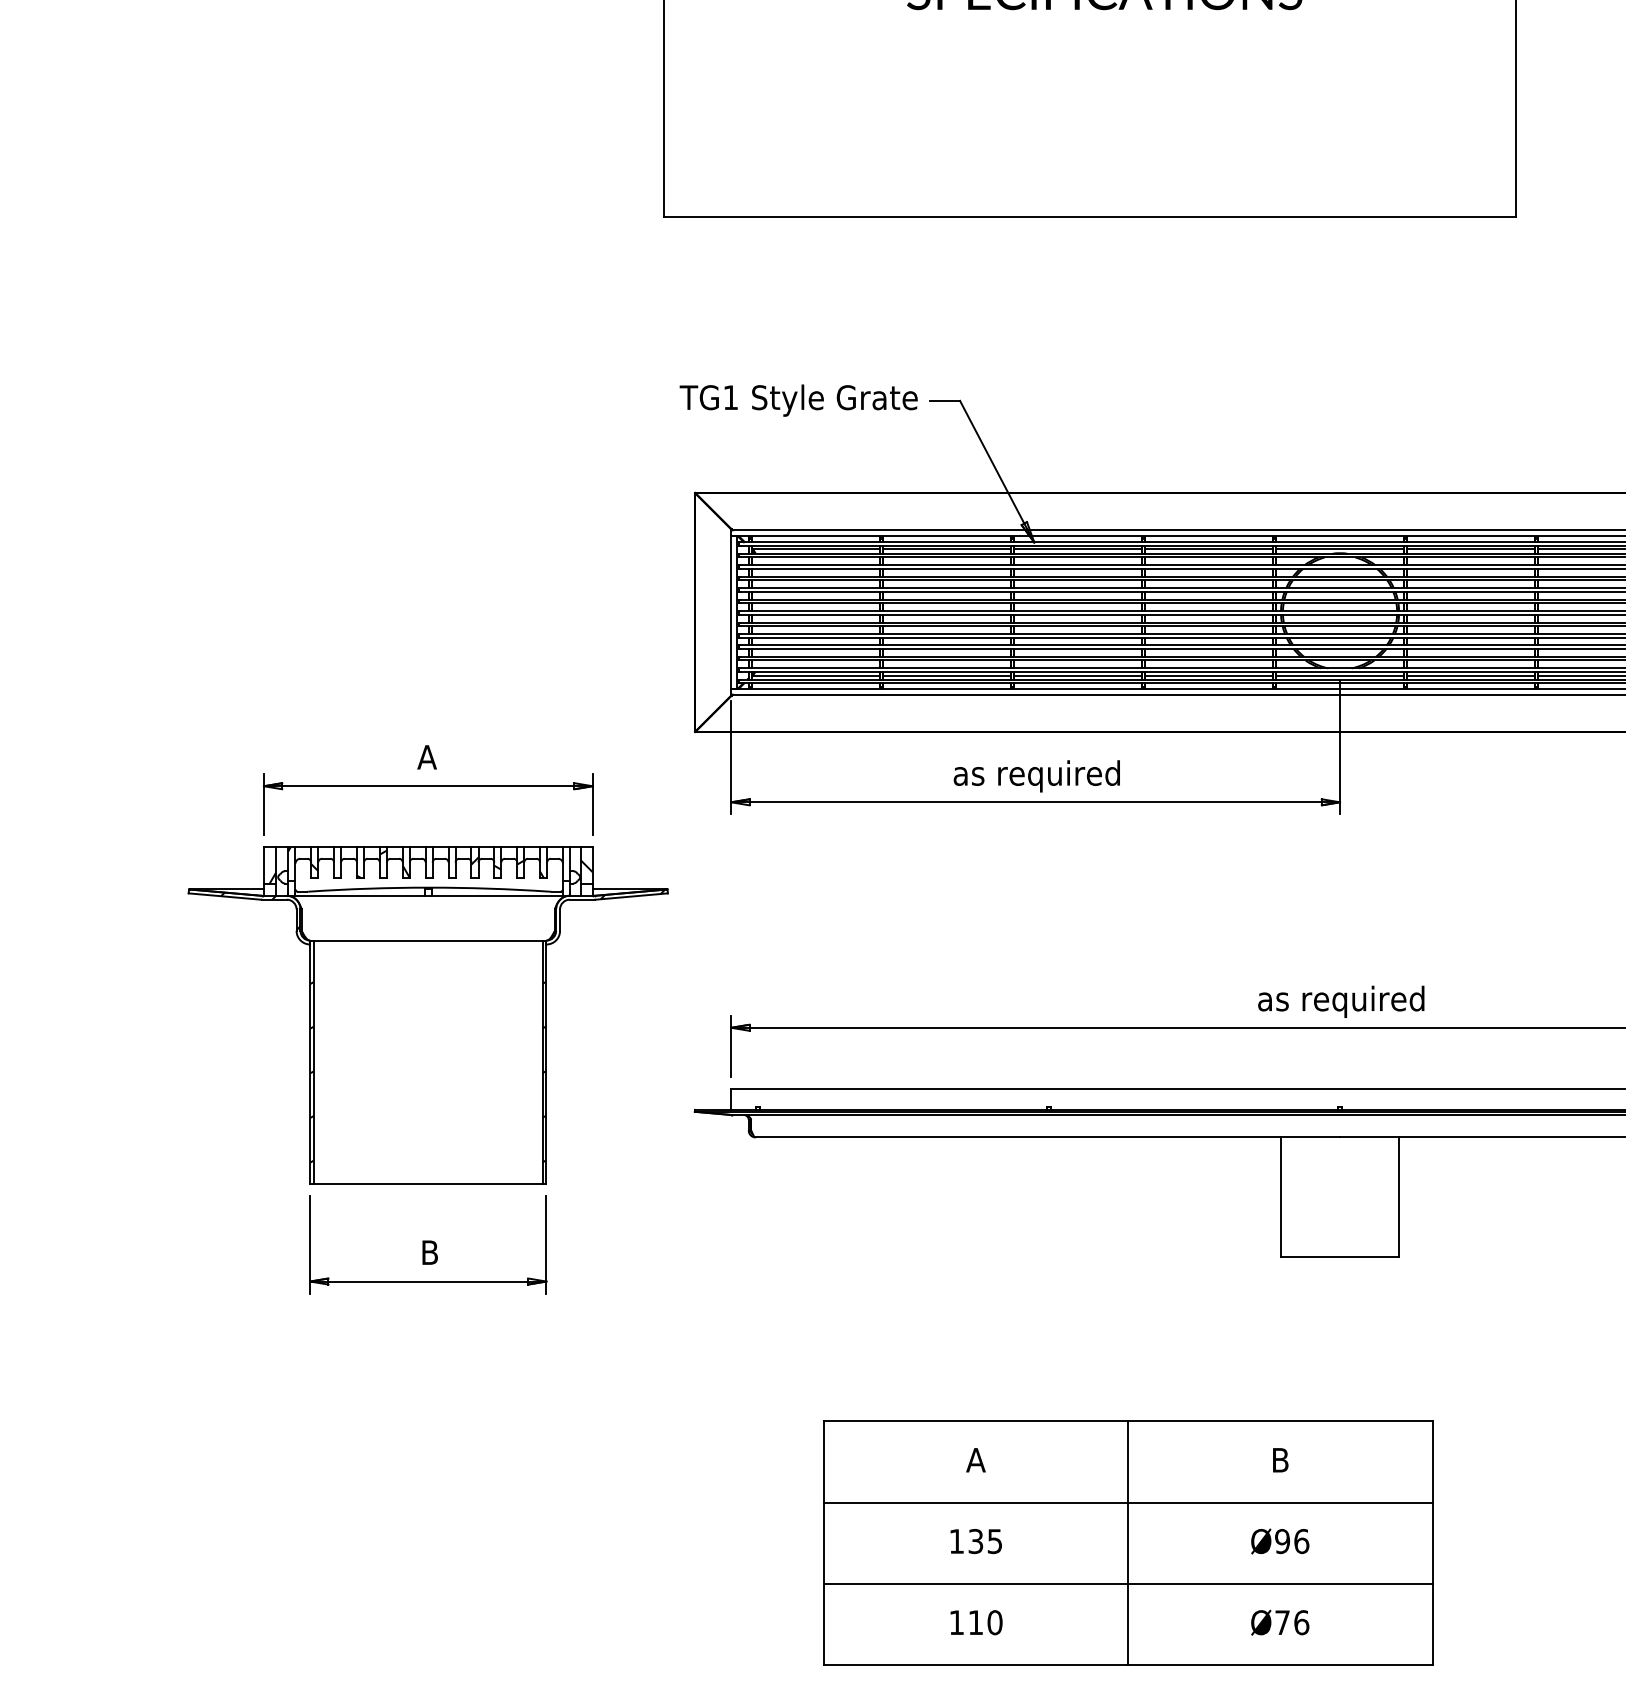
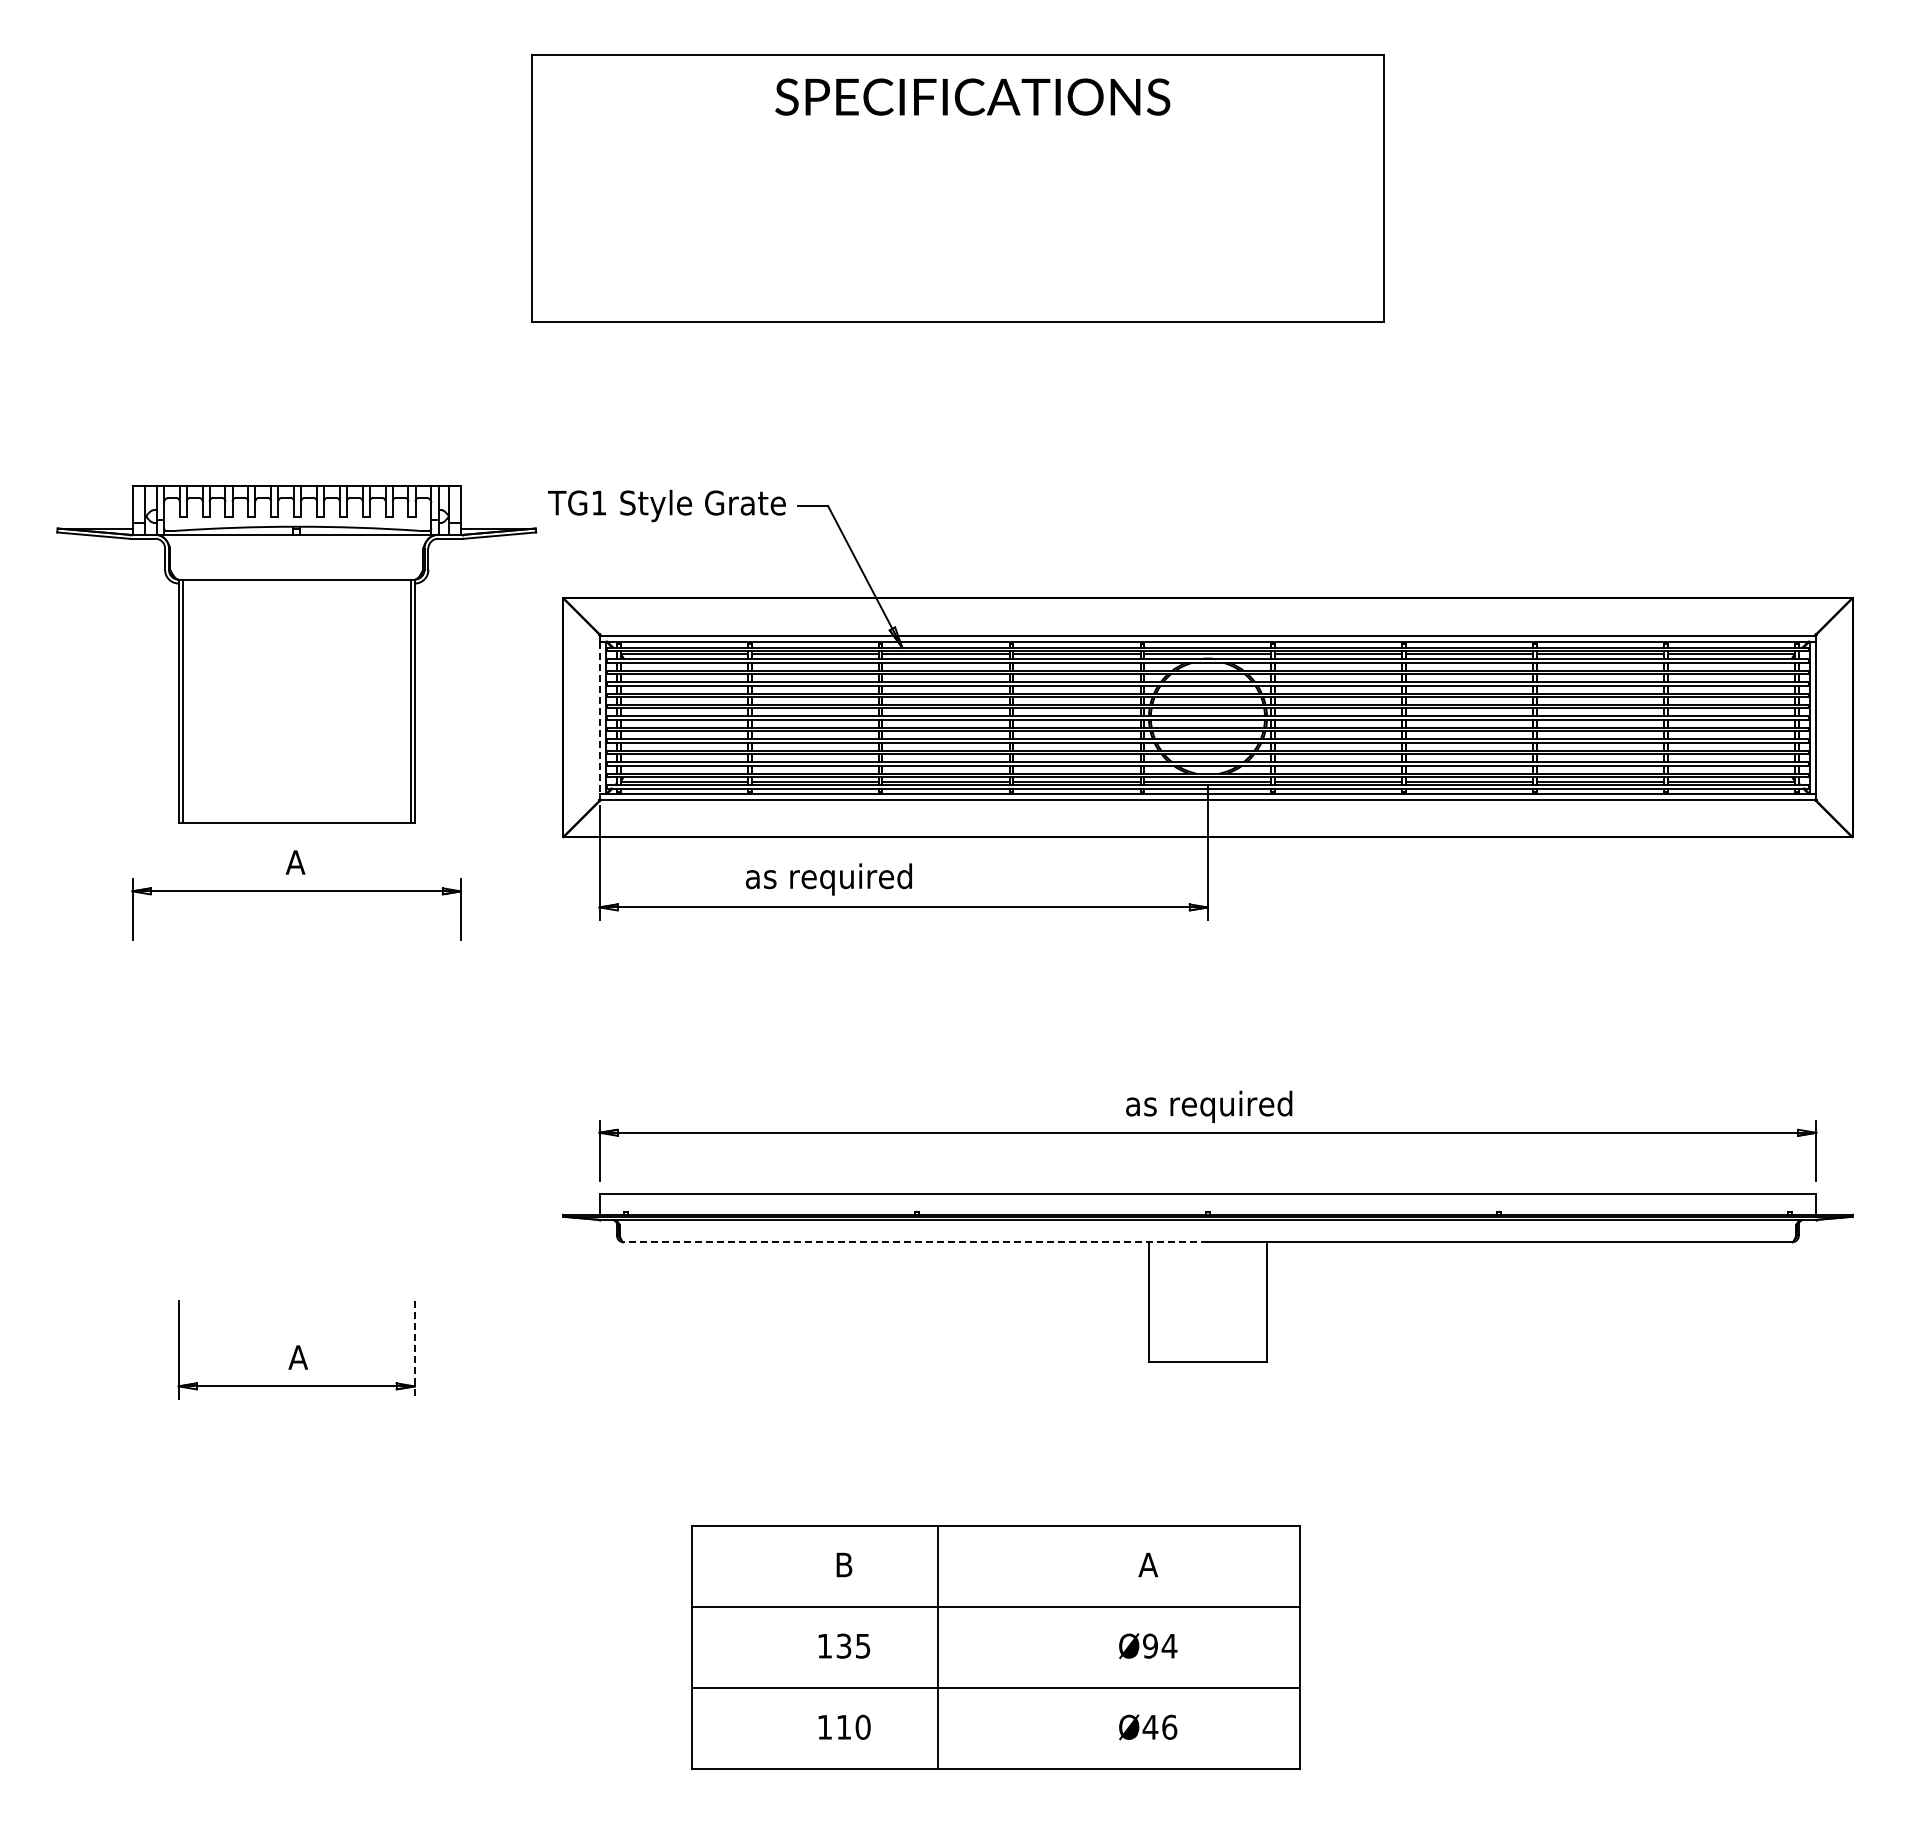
line: (731, 613) -> (599, 718), solid -> dashed
text: (1036, 776) -> (828, 879), moved
part: (428, 1015) -> (296, 654), moved
line: (1047, 1137) -> (915, 1242), solid -> dashed
line: (546, 1244) -> (414, 1349), solid -> dashed
text: (430, 1252) -> (298, 1357), B -> A
text: (975, 1459) -> (843, 1564), A -> B
text: (1280, 1459) -> (1148, 1564), B -> A
text: (1301, 1540) -> (1169, 1645), Ø96 -> Ø94
line: (1128, 1542) -> (938, 1647), moved
text: (1282, 1622) -> (1150, 1727), Ø76 -> Ø46

